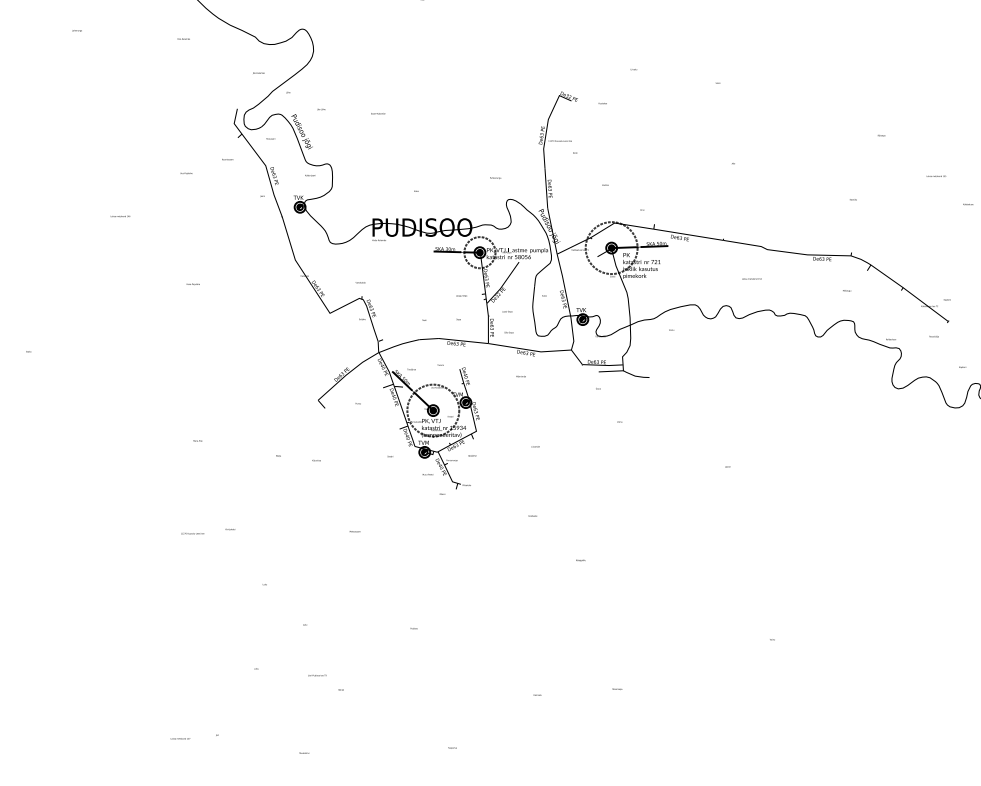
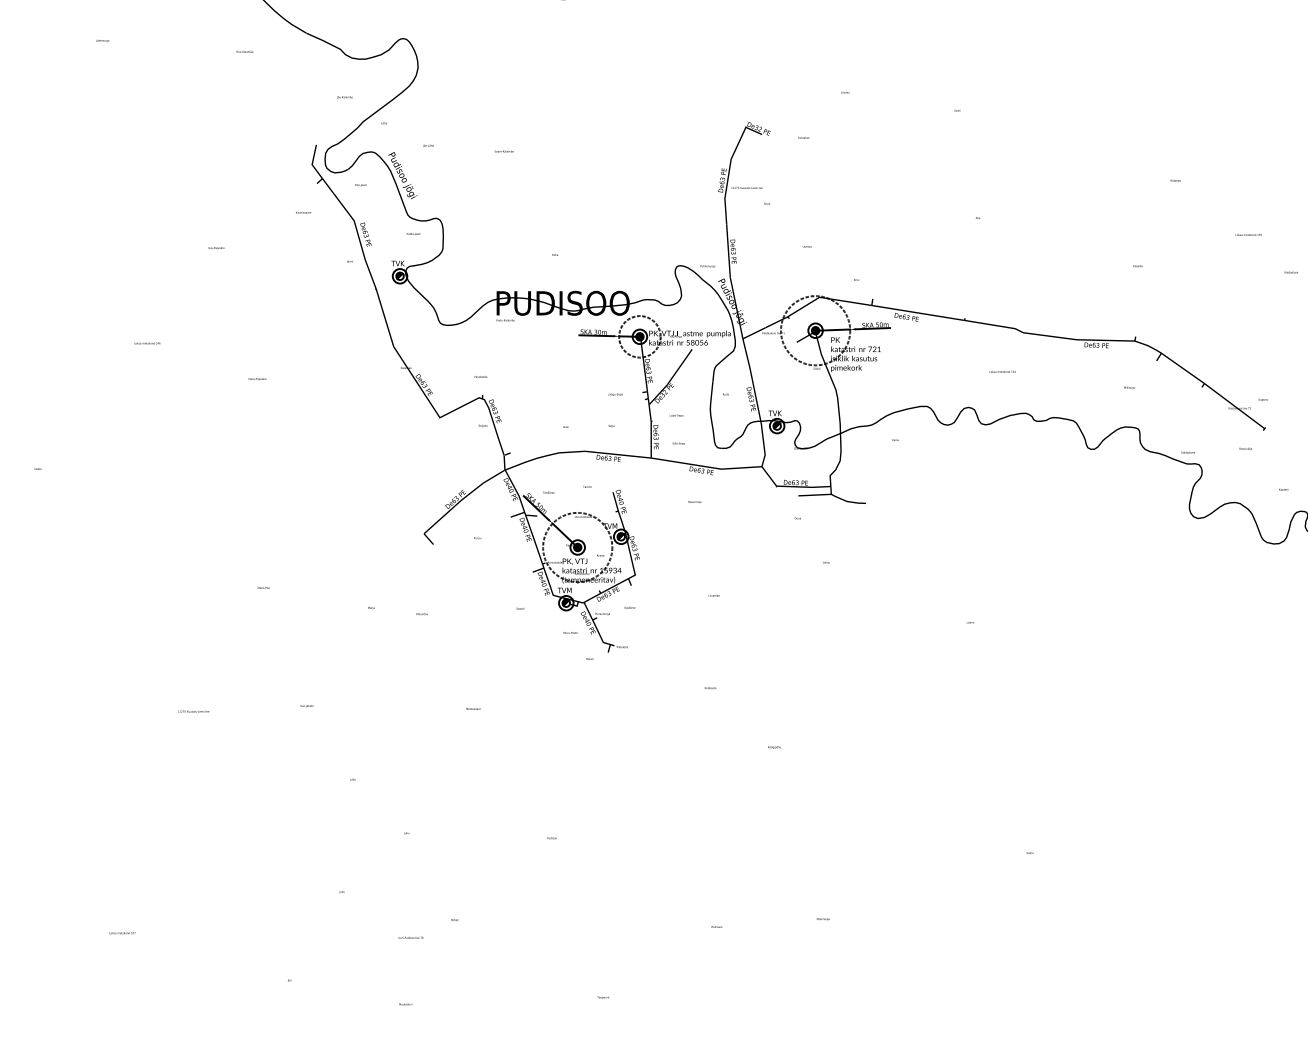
text: (186, 173) -> (216, 248), moved
text: (495, 178) -> (707, 266), moved
text: (120, 216) -> (147, 343), moved
text: (192, 533) -> (193, 711), moved
text: (316, 675) -> (410, 937), moved
text: (180, 738) -> (122, 933), moved

